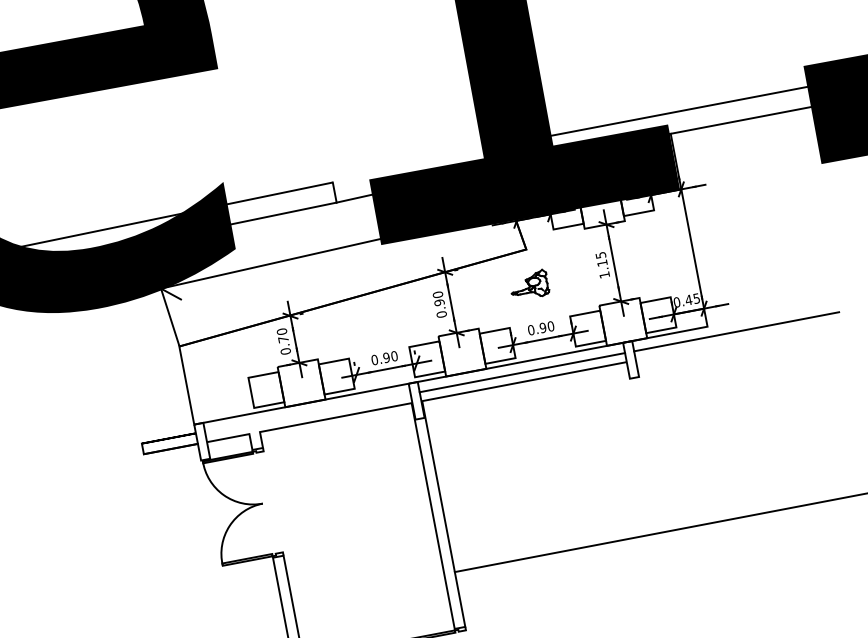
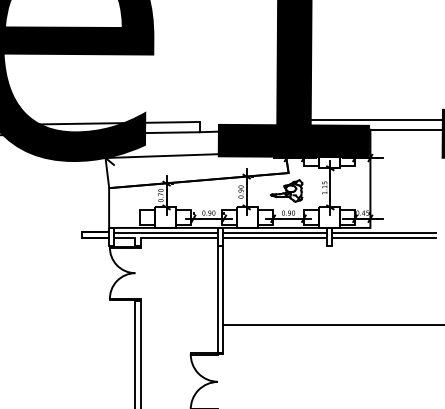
part: (528, 284) -> (286, 190), size x1.67
line: (738, 340) -> (384, 237), added
line: (307, 414) -> (165, 233), added

